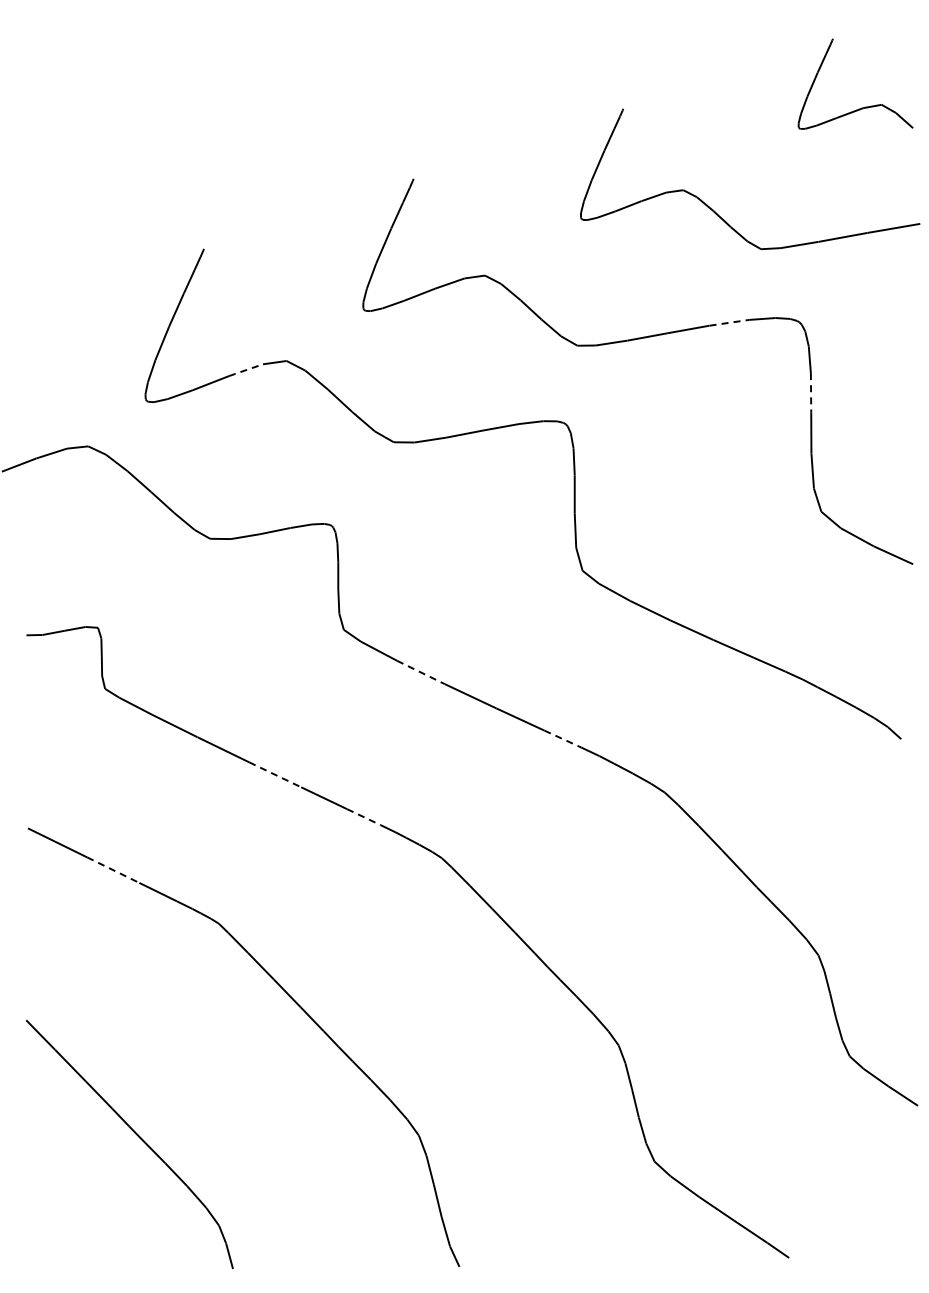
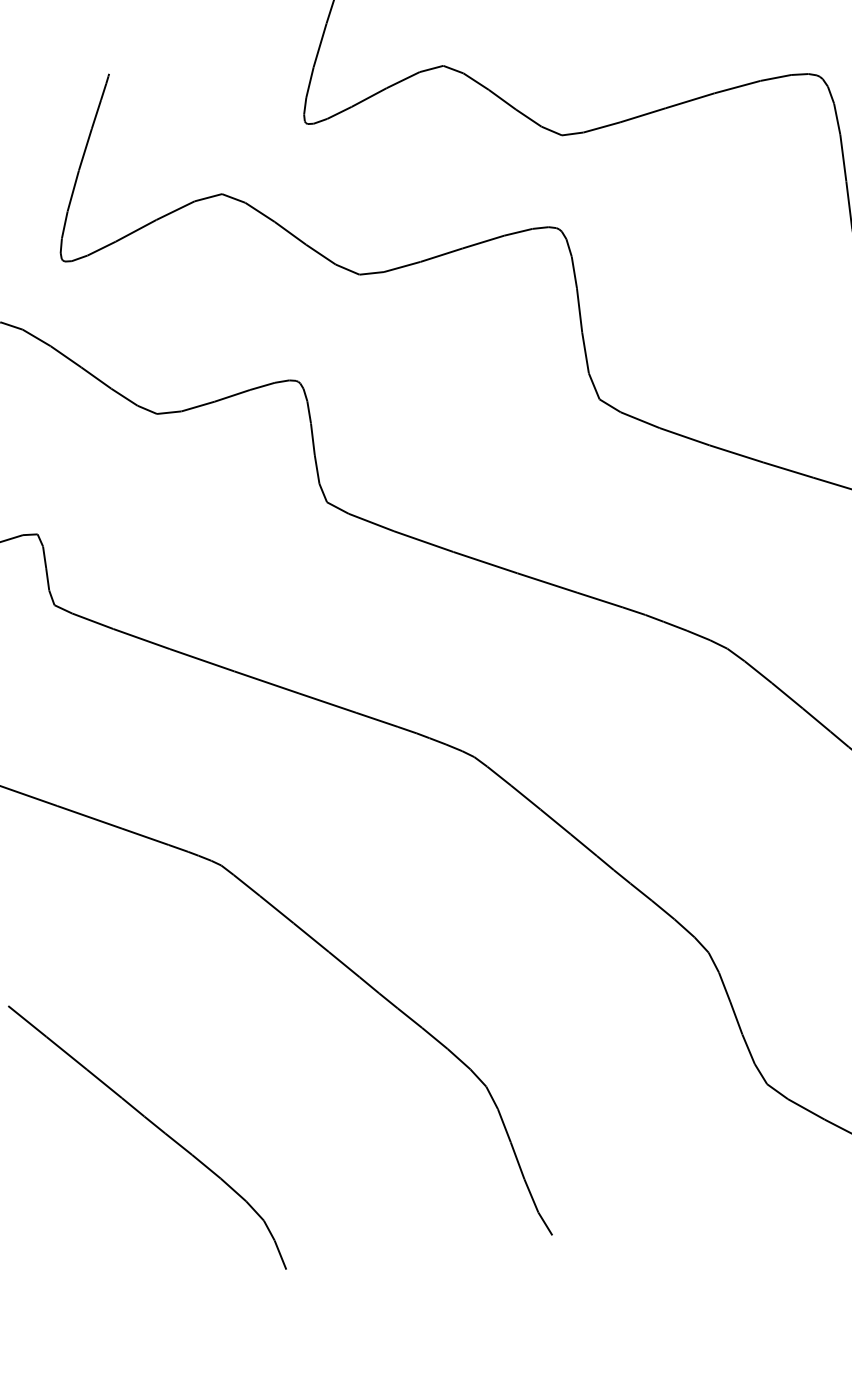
line: (729, 322) -> (737, 86), dashed -> solid
line: (246, 370) -> (176, 210), dashed -> solid
line: (811, 392) -> (843, 157), dashed -> solid
line: (420, 672) -> (423, 541), dashed -> solid
line: (563, 739) -> (600, 600), dashed -> solid
line: (275, 774) -> (266, 682), dashed -> solid
line: (363, 817) -> (376, 720), dashed -> solid
line: (113, 870) -> (89, 817), dashed -> solid

